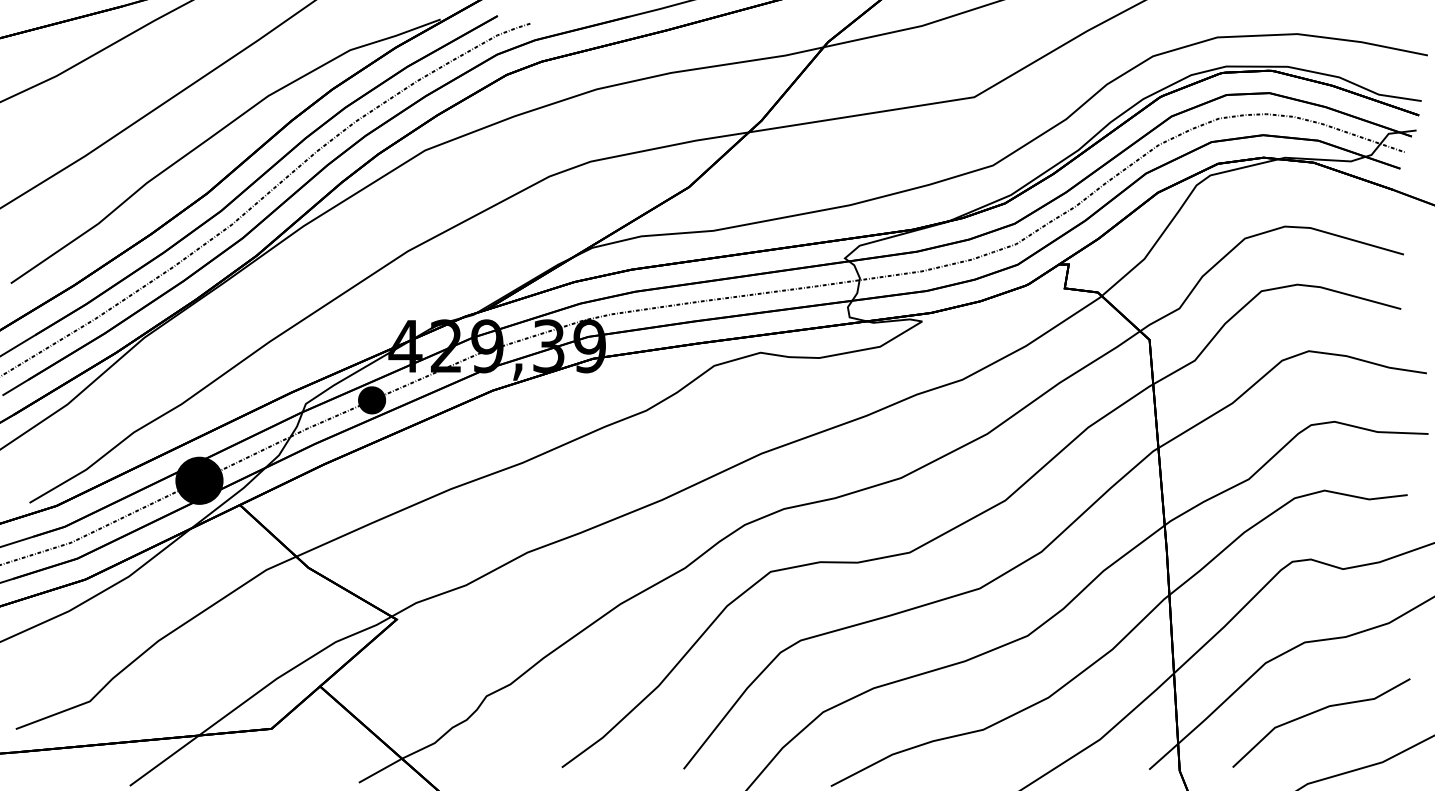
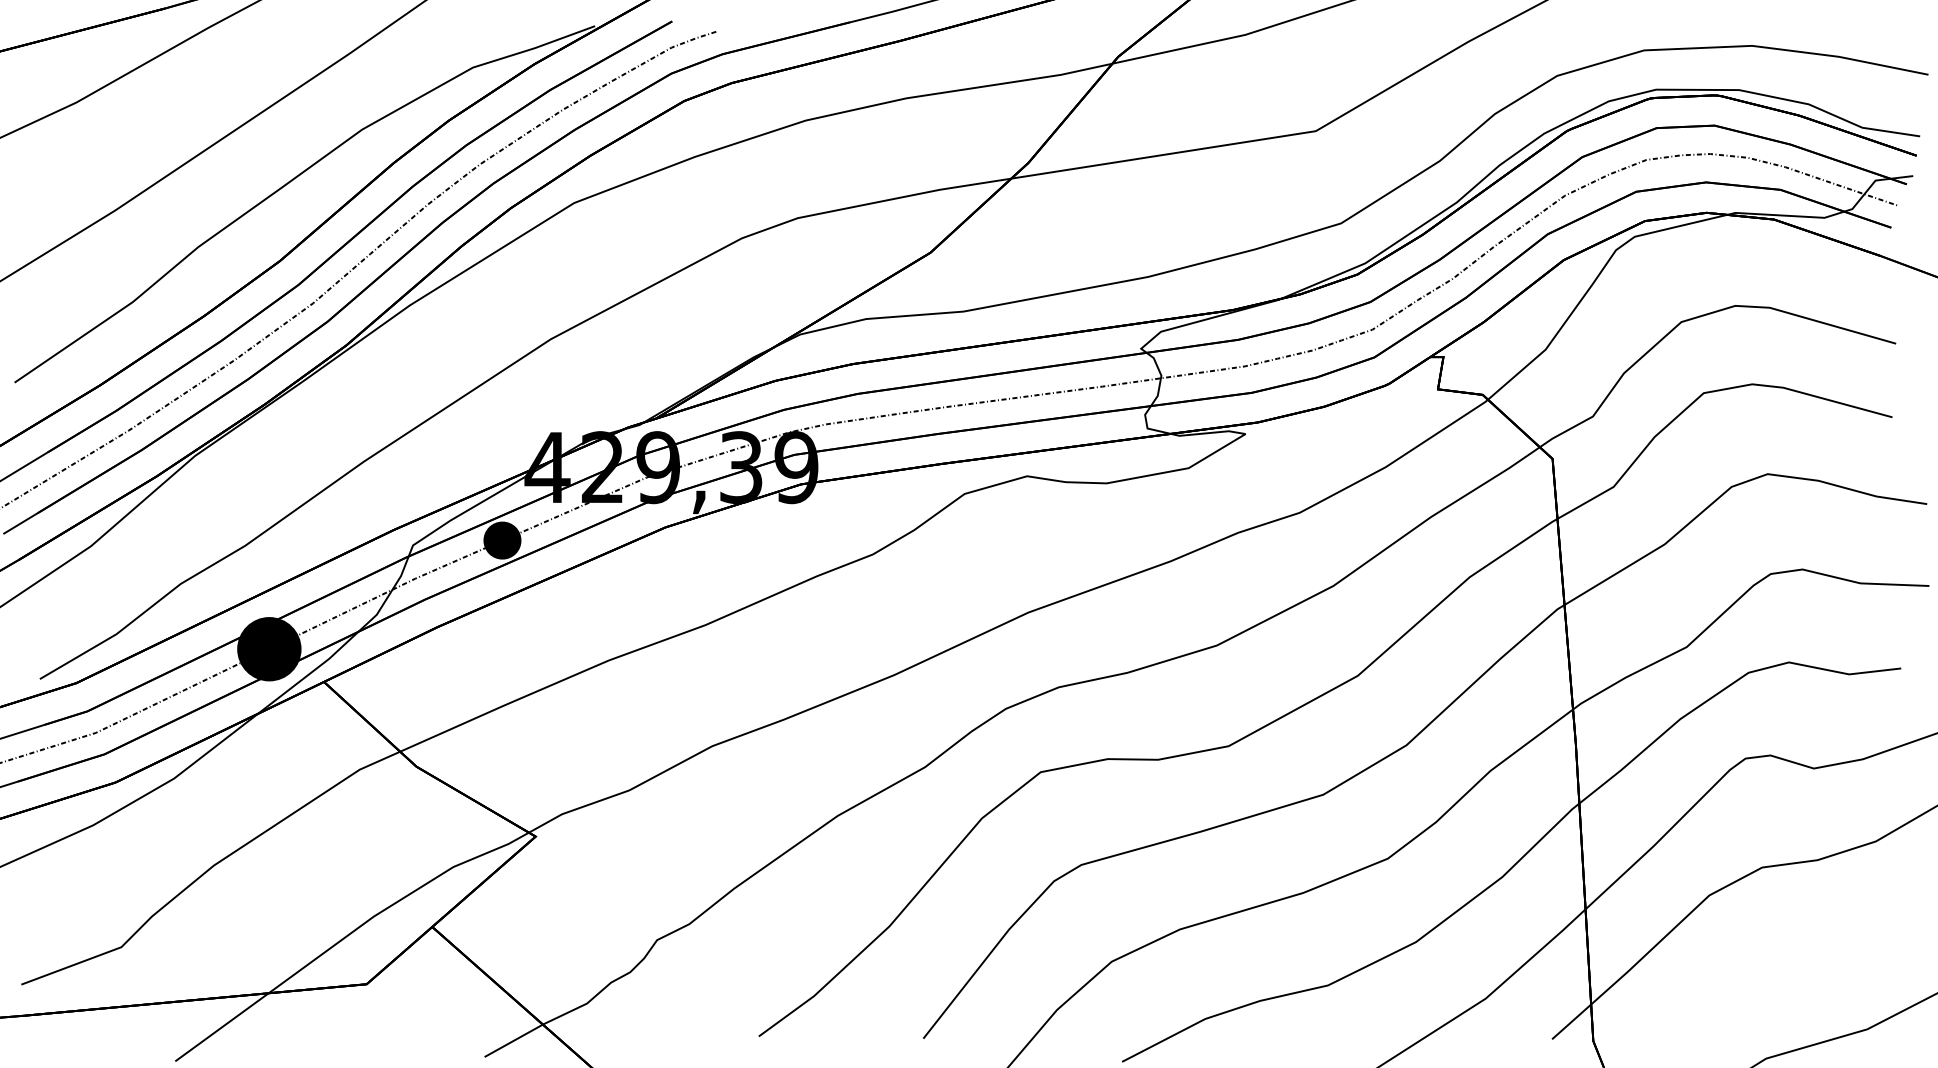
part: (1319, 711) -> (1782, 960), removed

